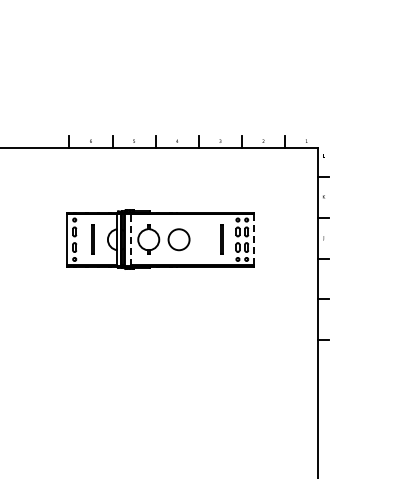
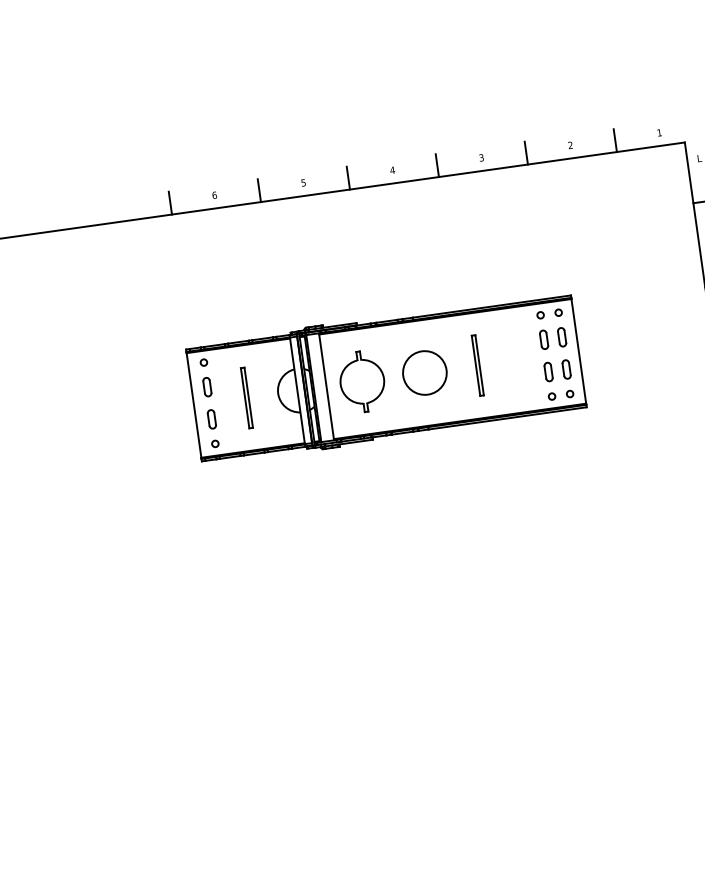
line: (131, 239) -> (326, 386), dashed -> solid
line: (221, 239) -> (477, 365), moved
line: (253, 240) -> (578, 352), dashed -> solid

